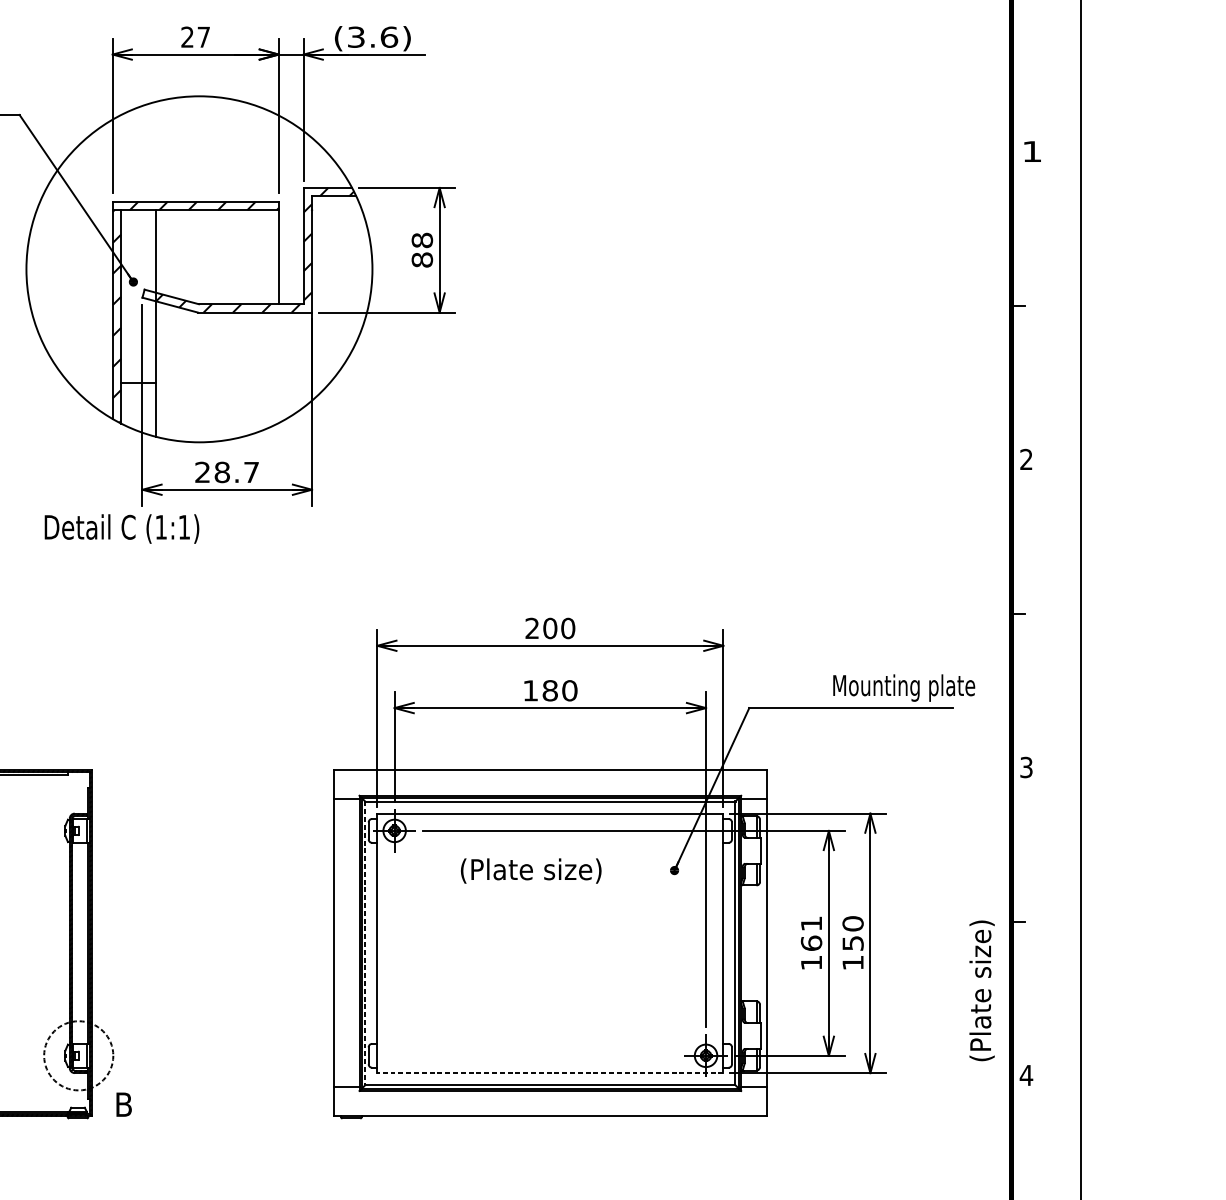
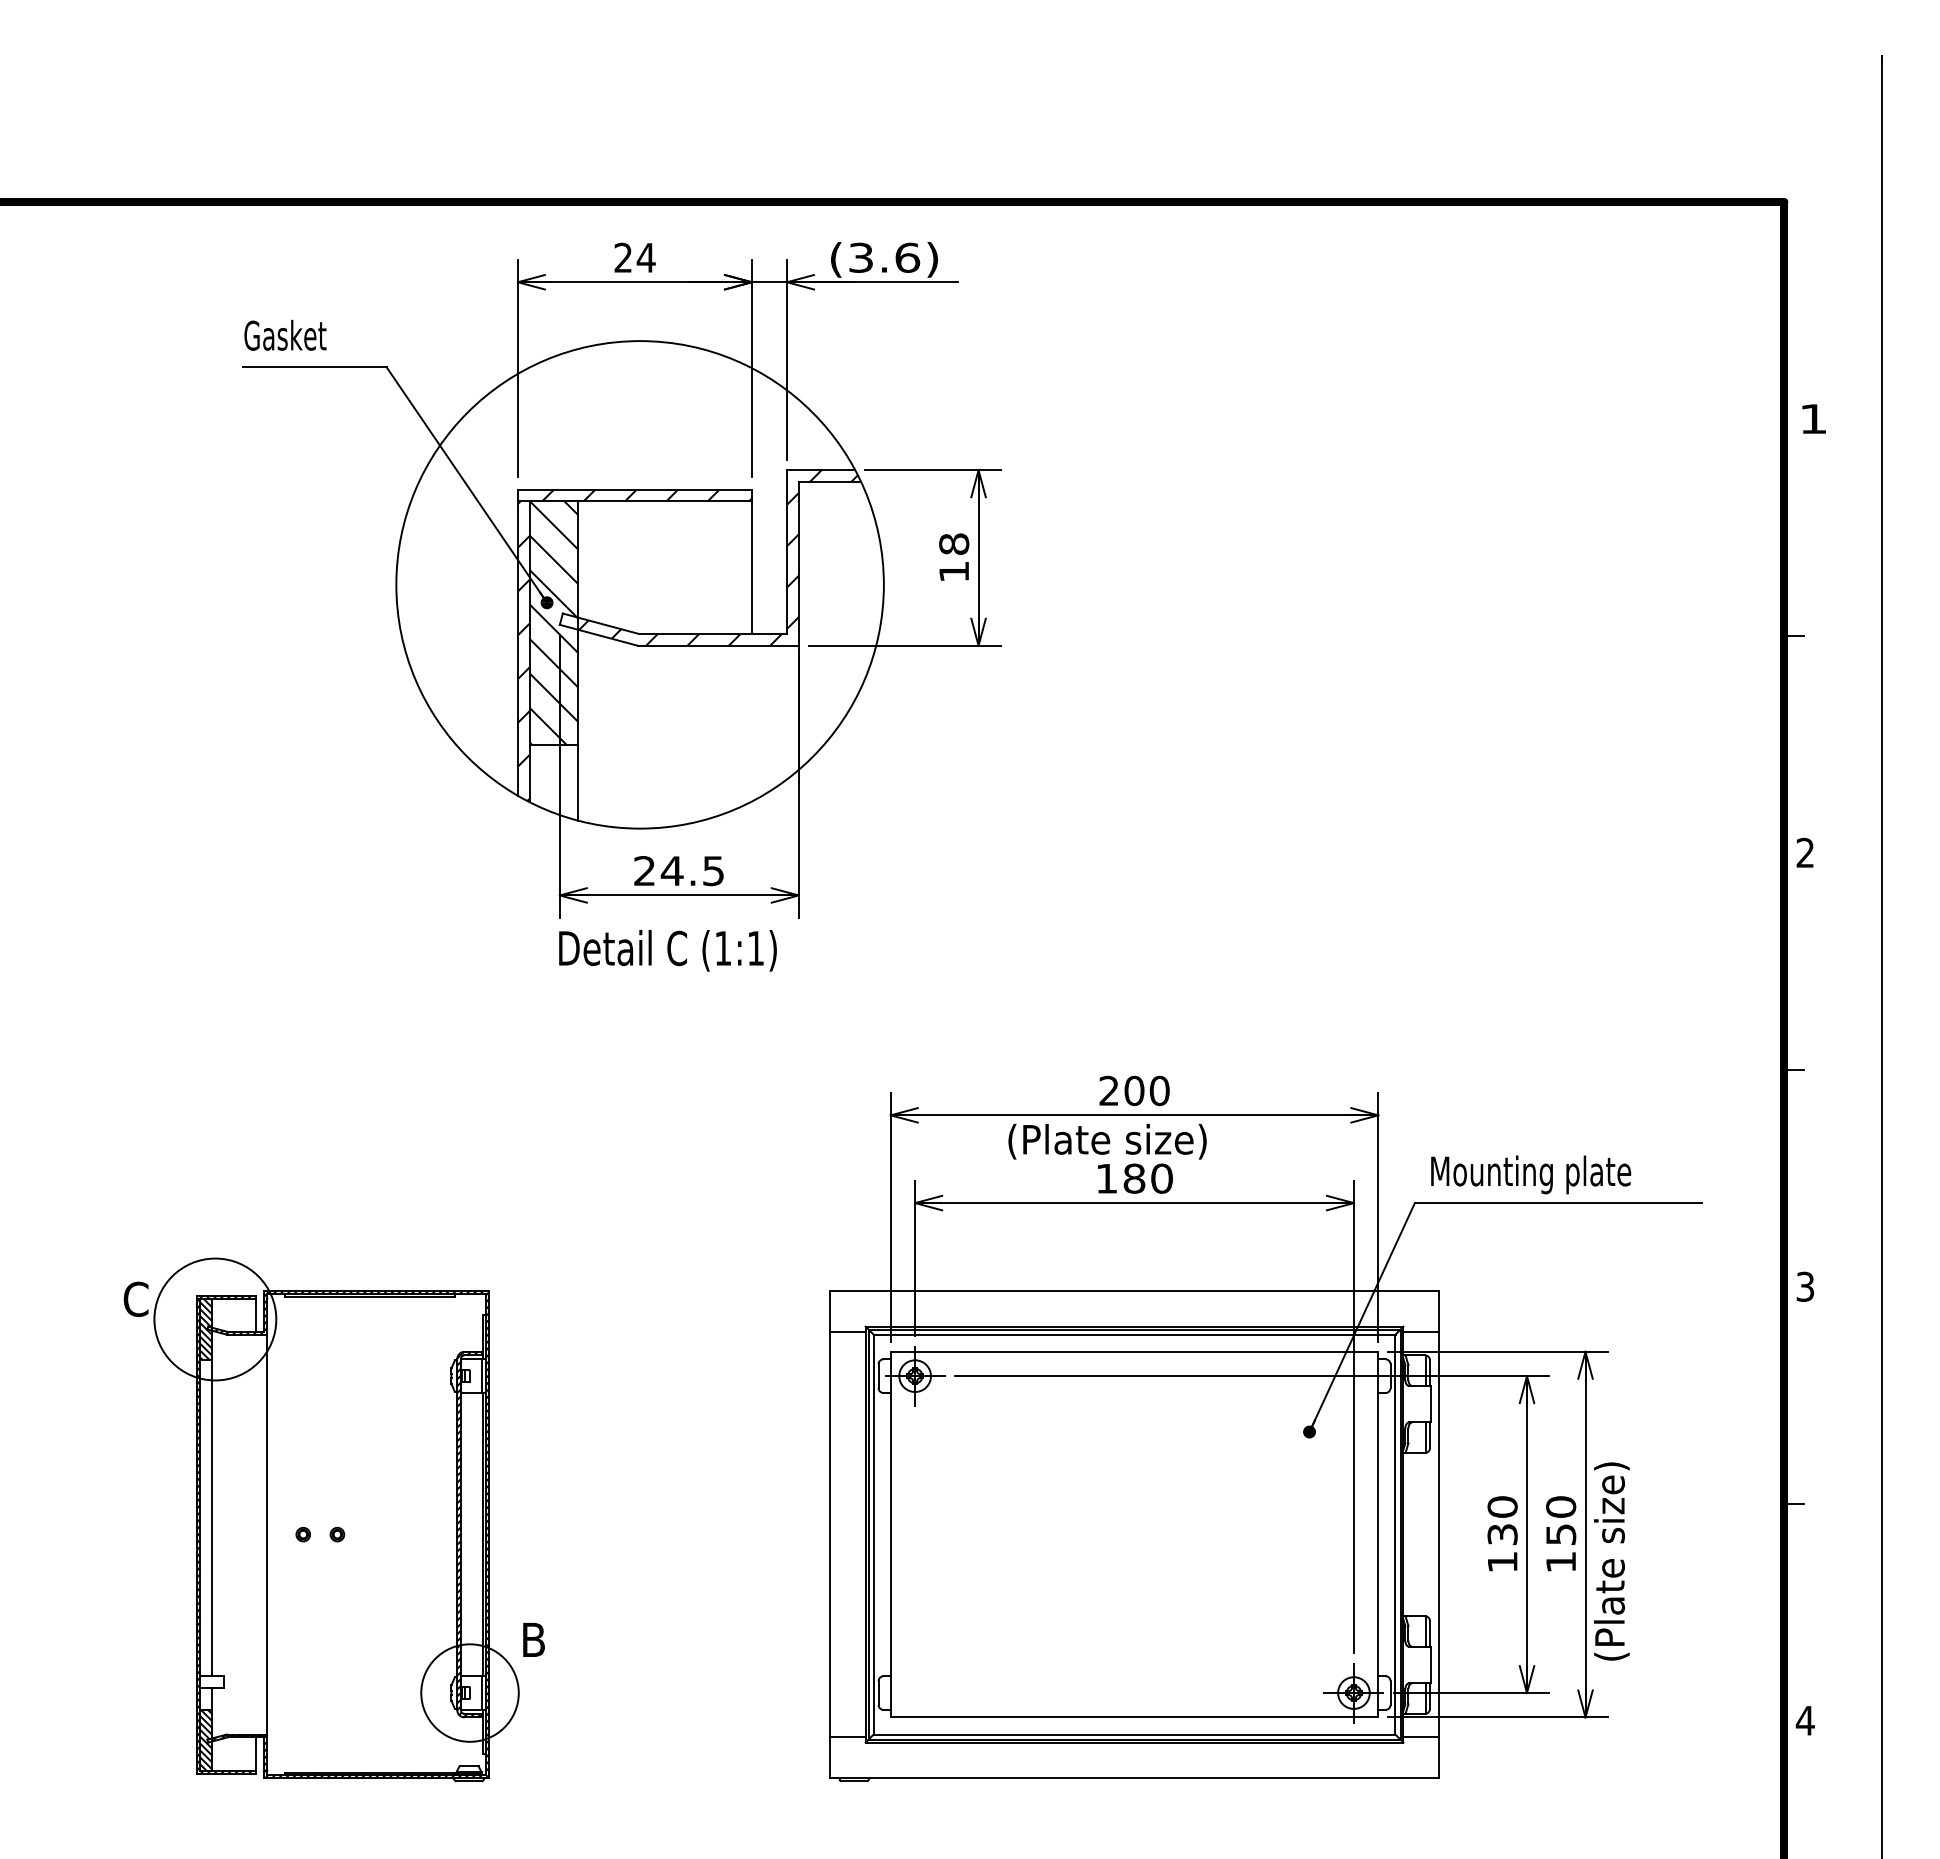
text: (203, 37) -> (645, 257), 27 -> 24
text: (422, 259) -> (954, 571), 88 -> 18
hatch: (137, 296) -> (553, 623), added
text: (235, 472) -> (691, 871), 28.7 -> 24.5
text: (121, 528) -> (667, 950), moved
text: (904, 687) -> (1531, 1174), moved
text: (531, 870) -> (1107, 1141), moved
text: (811, 933) -> (1502, 1520), 161 -> 130
line: (365, 943) -> (873, 1534), dashed -> solid
text: (981, 990) -> (1611, 1561), moved
circle: (78, 1055) -> (469, 1692), dashed -> solid
line: (550, 1073) -> (1134, 1717), dashed -> solid
text: (123, 1104) -> (533, 1639), moved

